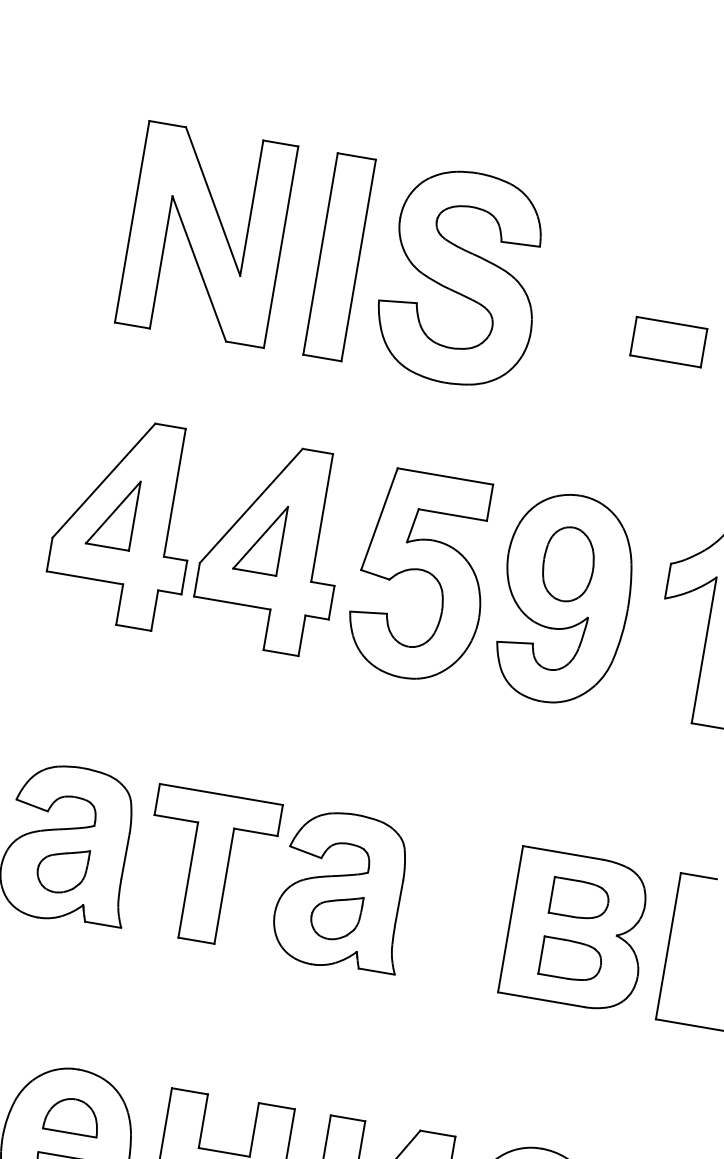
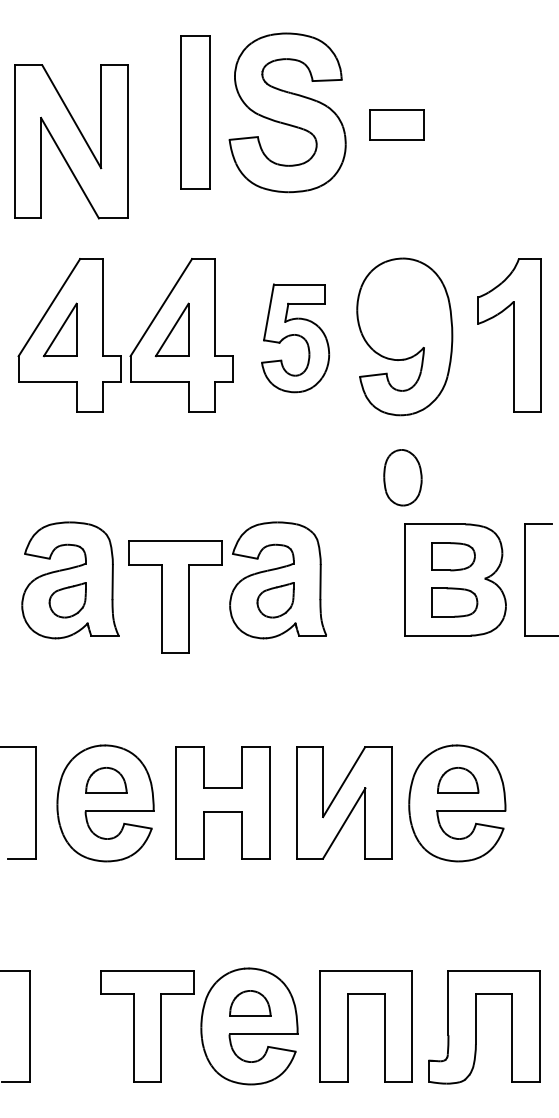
part: (207, 234) -> (71, 141), moved
part: (668, 341) -> (396, 124), moved
part: (568, 563) -> (402, 477), moved
part: (420, 576) -> (295, 338), size x0.7
part: (208, 866) -> (175, 596), moved

